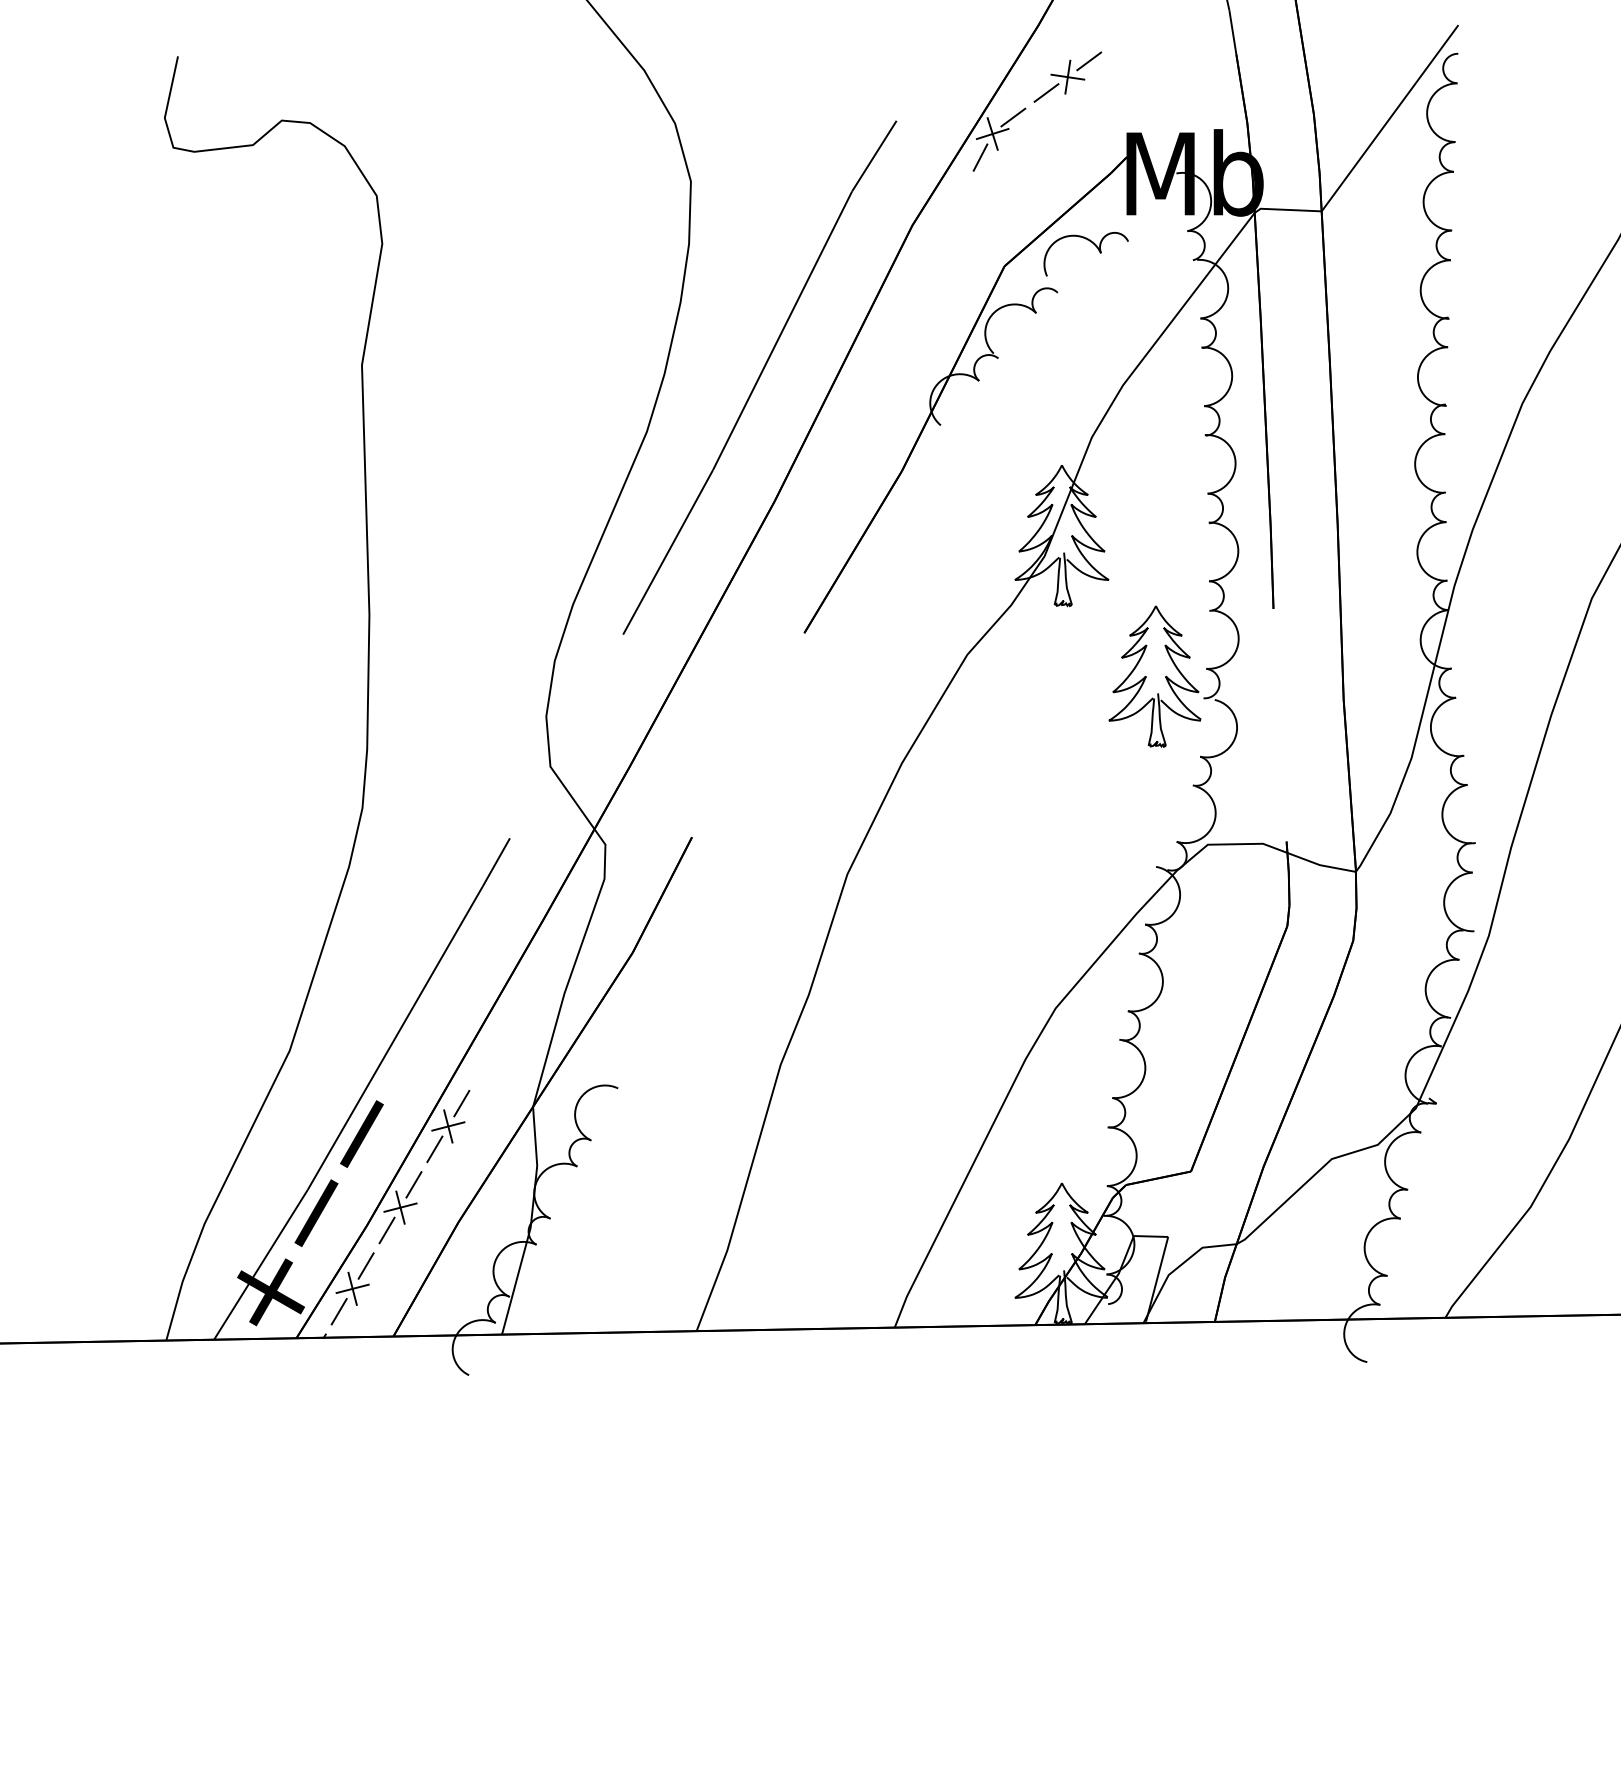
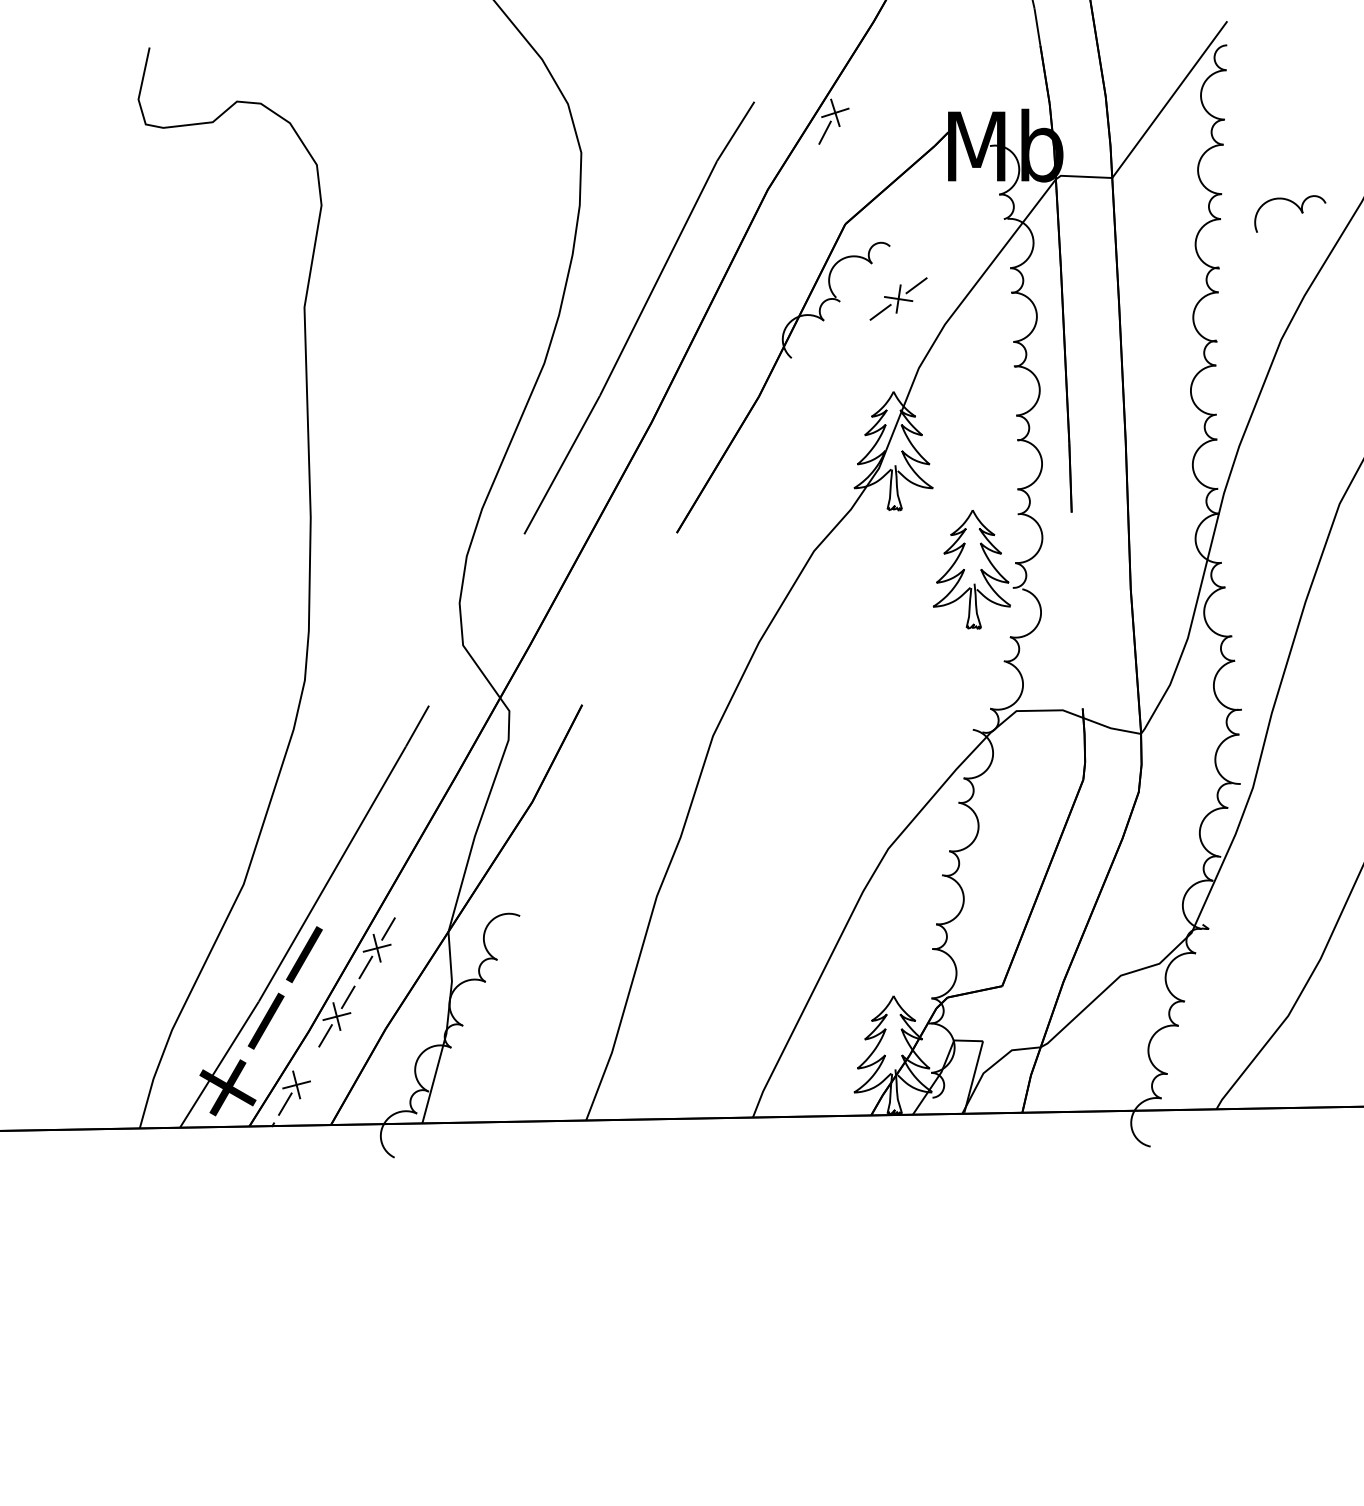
part: (1067, 76) -> (898, 298), moved
line: (1013, 117) -> (852, 98), removed
part: (1094, 245) -> (1297, 206), moved
line: (365, 1265) -> (307, 1065), removed

